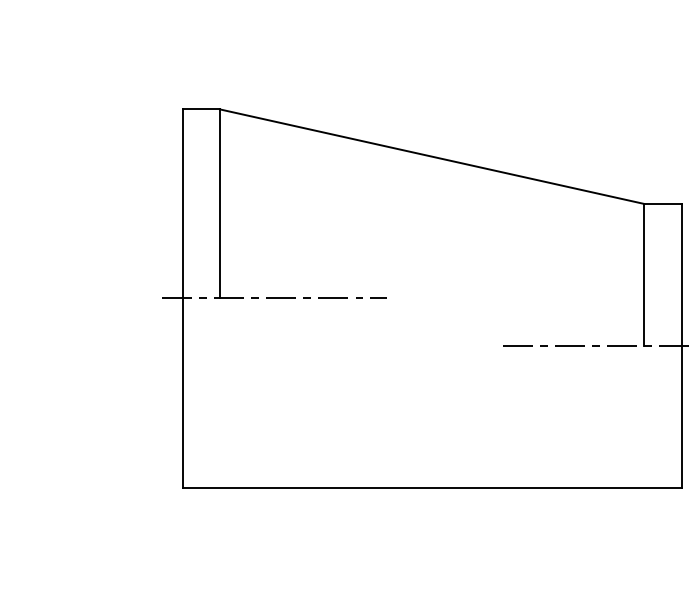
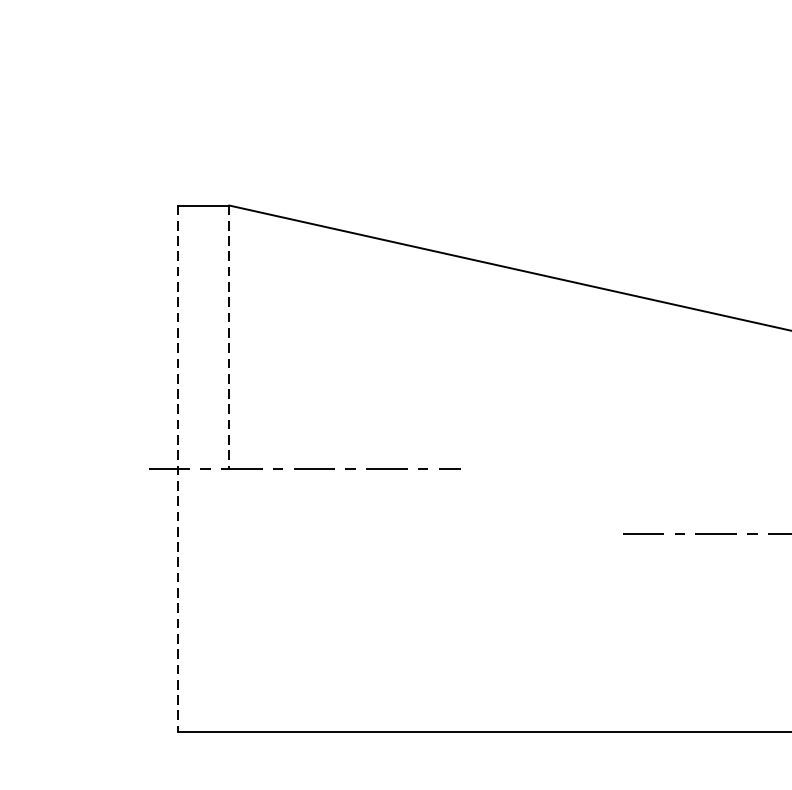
line: (219, 203) -> (228, 336), solid -> dashed
line: (182, 298) -> (177, 468), solid -> dashed

